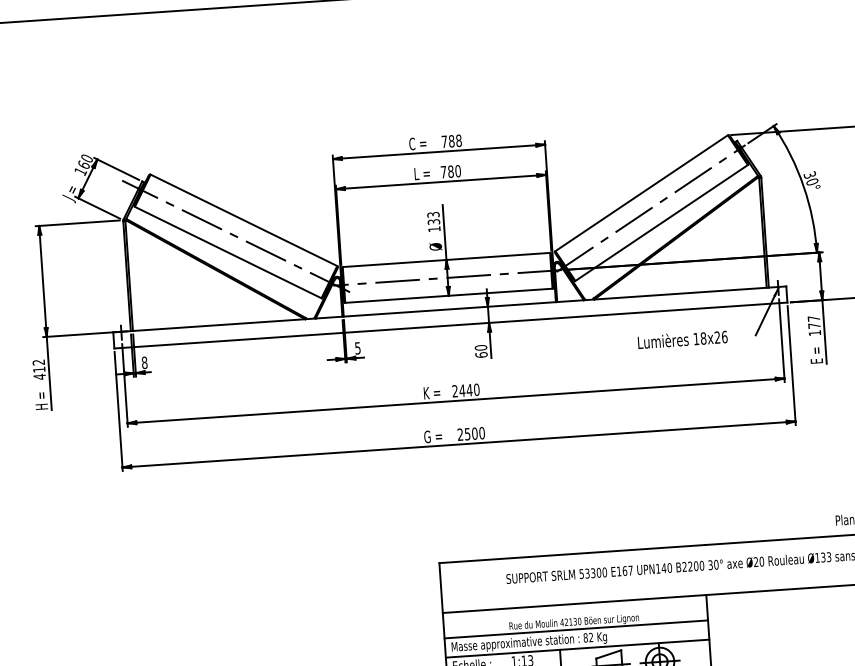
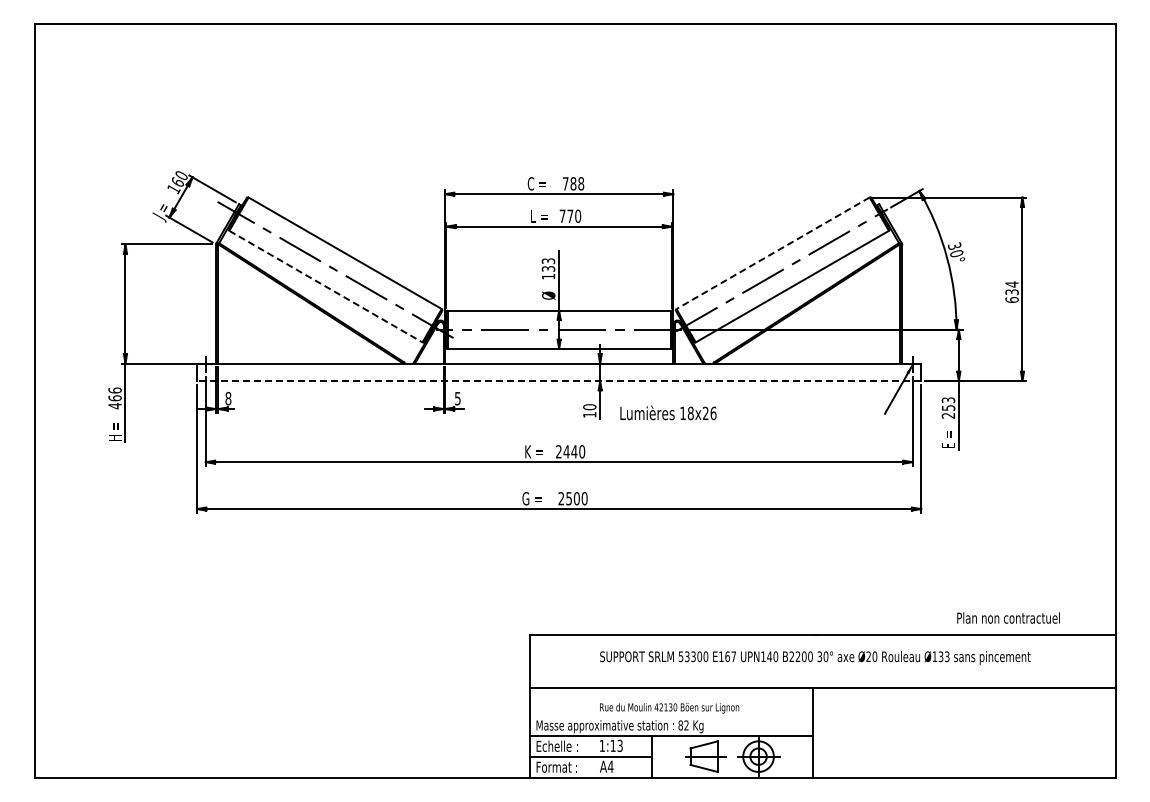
text: (451, 171) -> (570, 216), 780 -> 770
line: (642, 193) -> (773, 253), solid -> dashed
line: (227, 252) -> (325, 286), solid -> dashed
line: (450, 325) -> (558, 381), solid -> dashed
text: (814, 325) -> (948, 407), 177 -> 253
text: (682, 339) -> (668, 412), moved
text: (481, 354) -> (589, 414), 60 -> 10
text: (38, 366) -> (114, 394), 412 -> 466
line: (576, 629) -> (671, 715), removed

